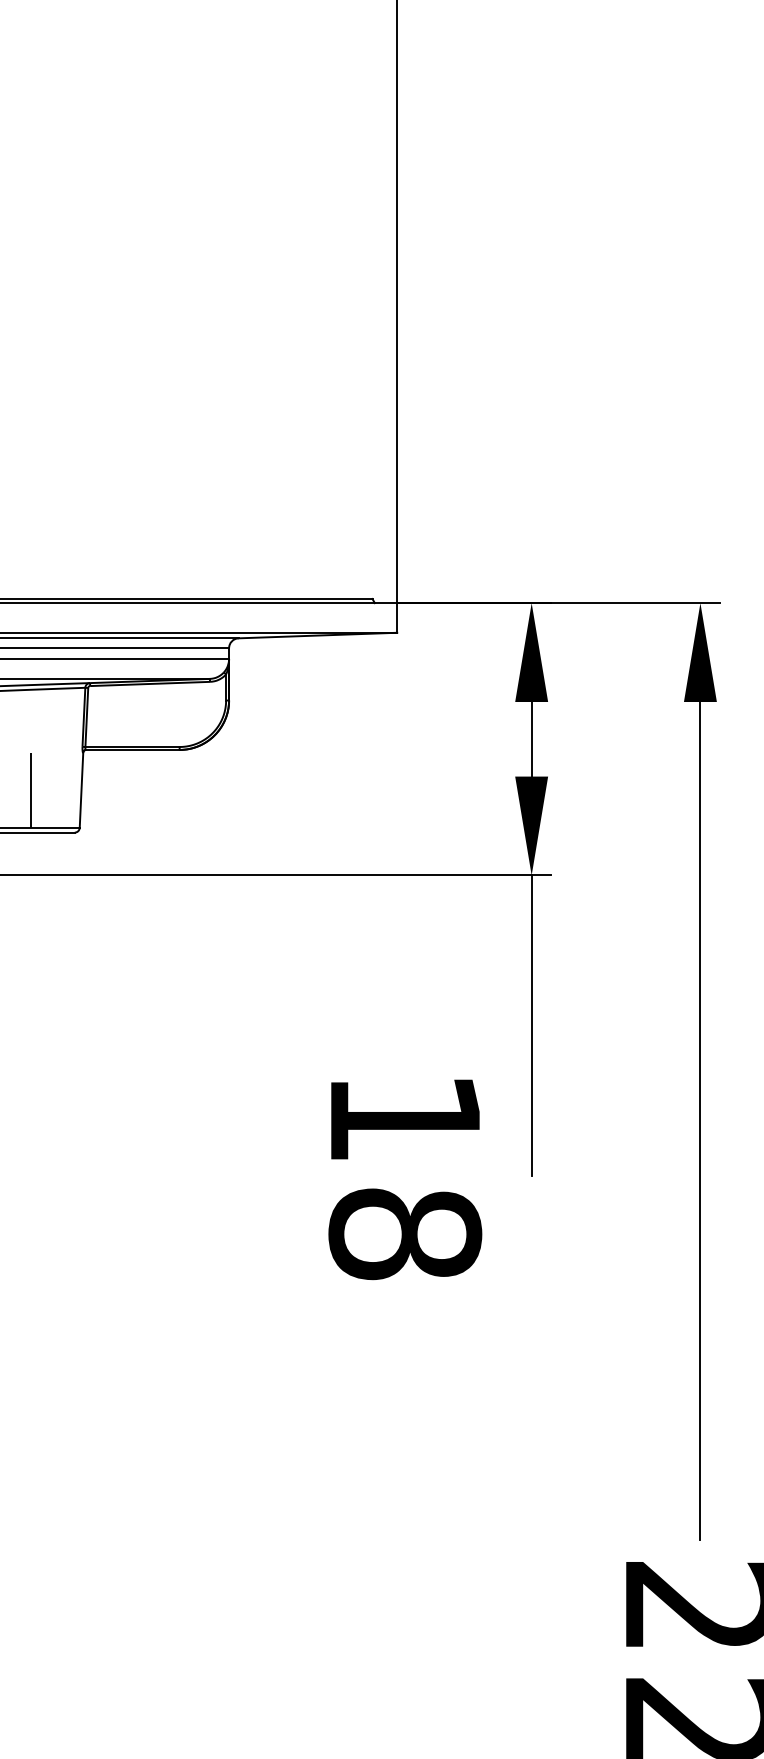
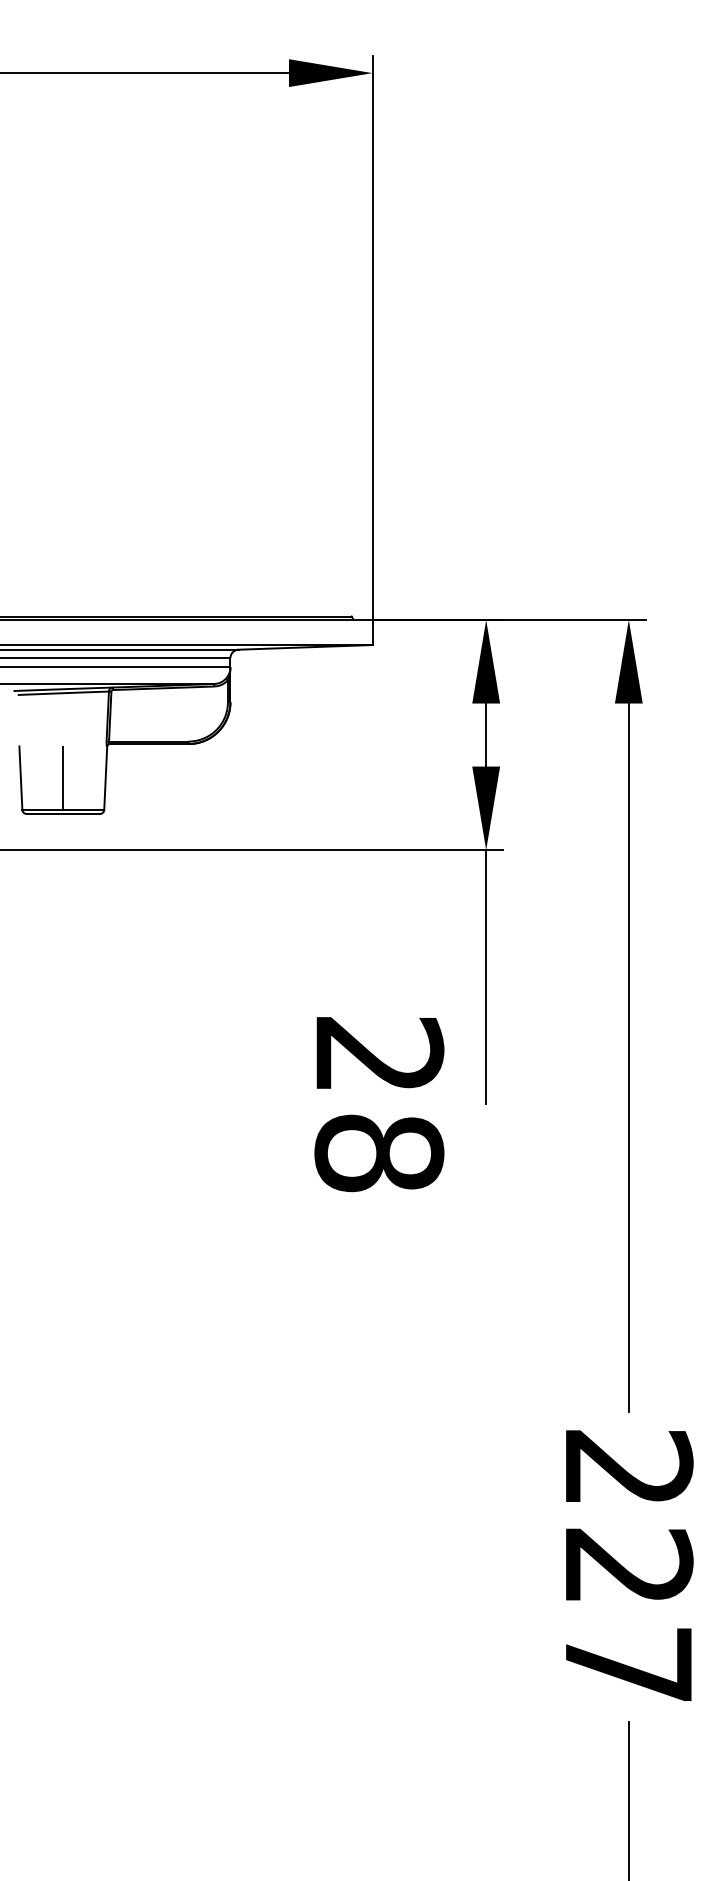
text: (406, 1116) -> (380, 1053), 18 -> 28

